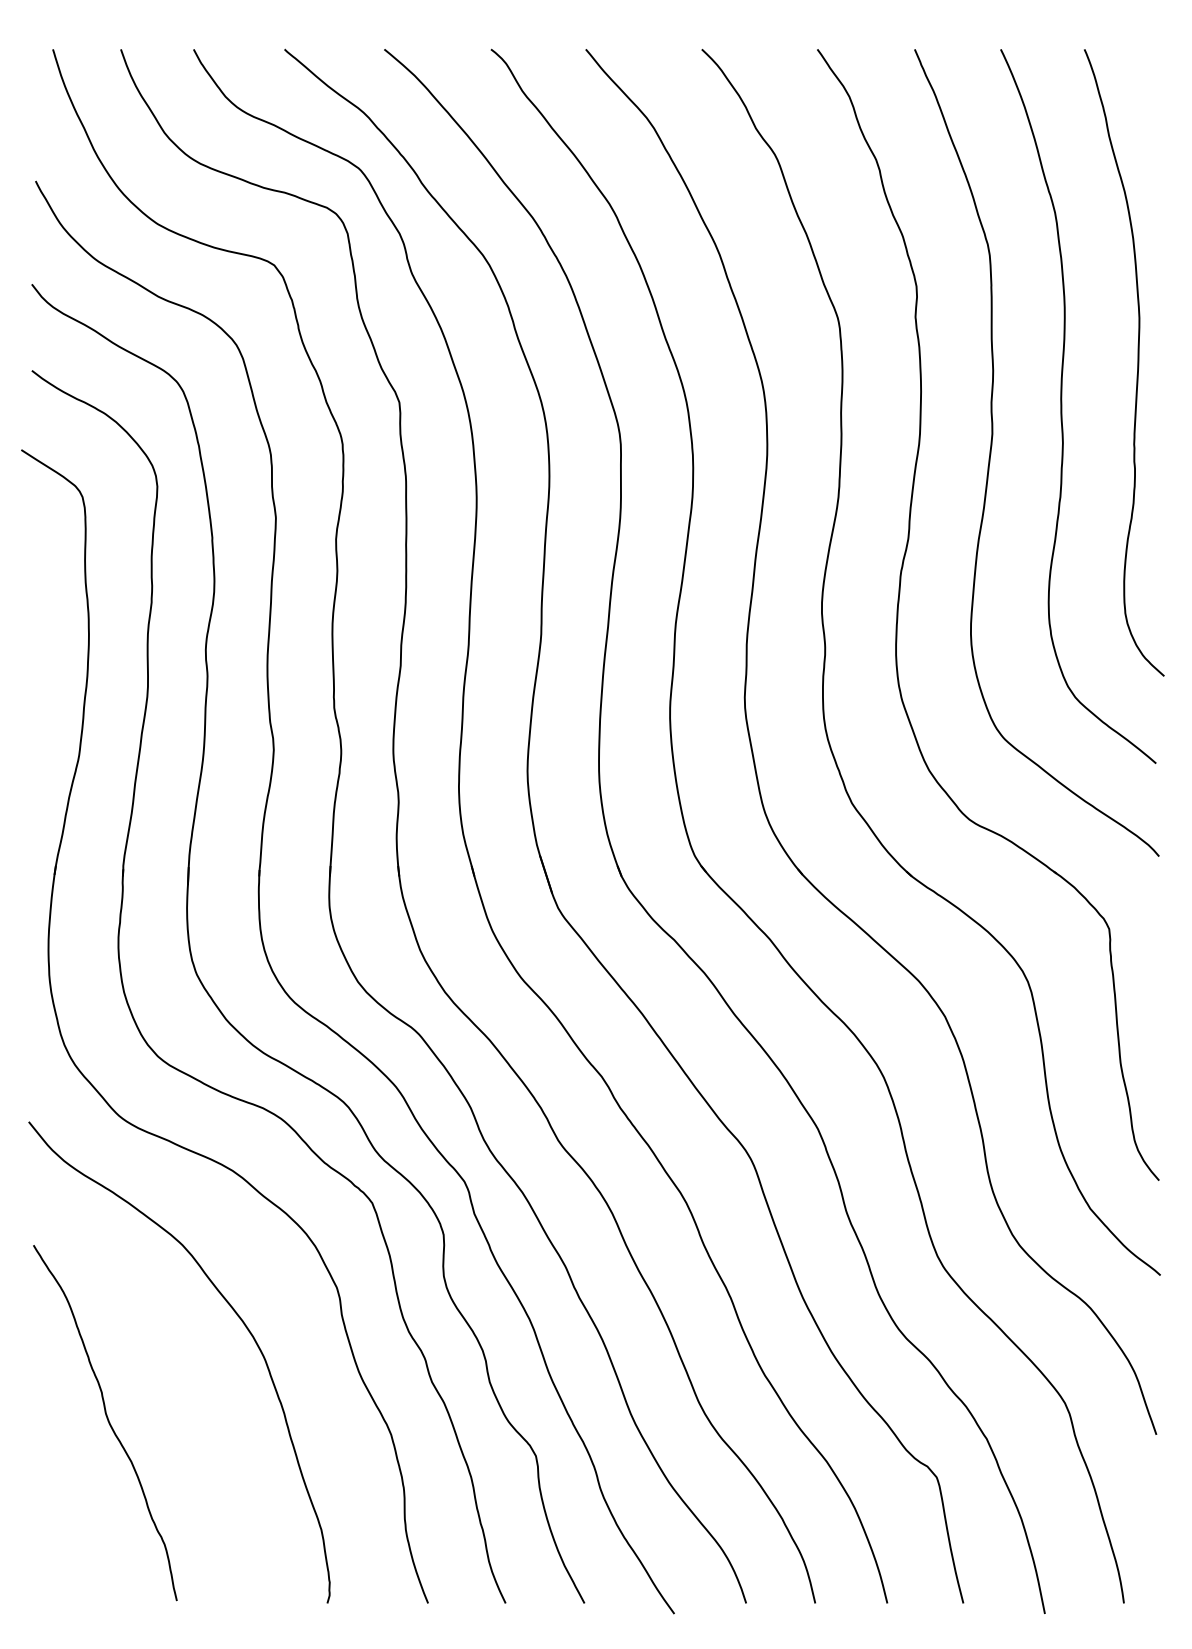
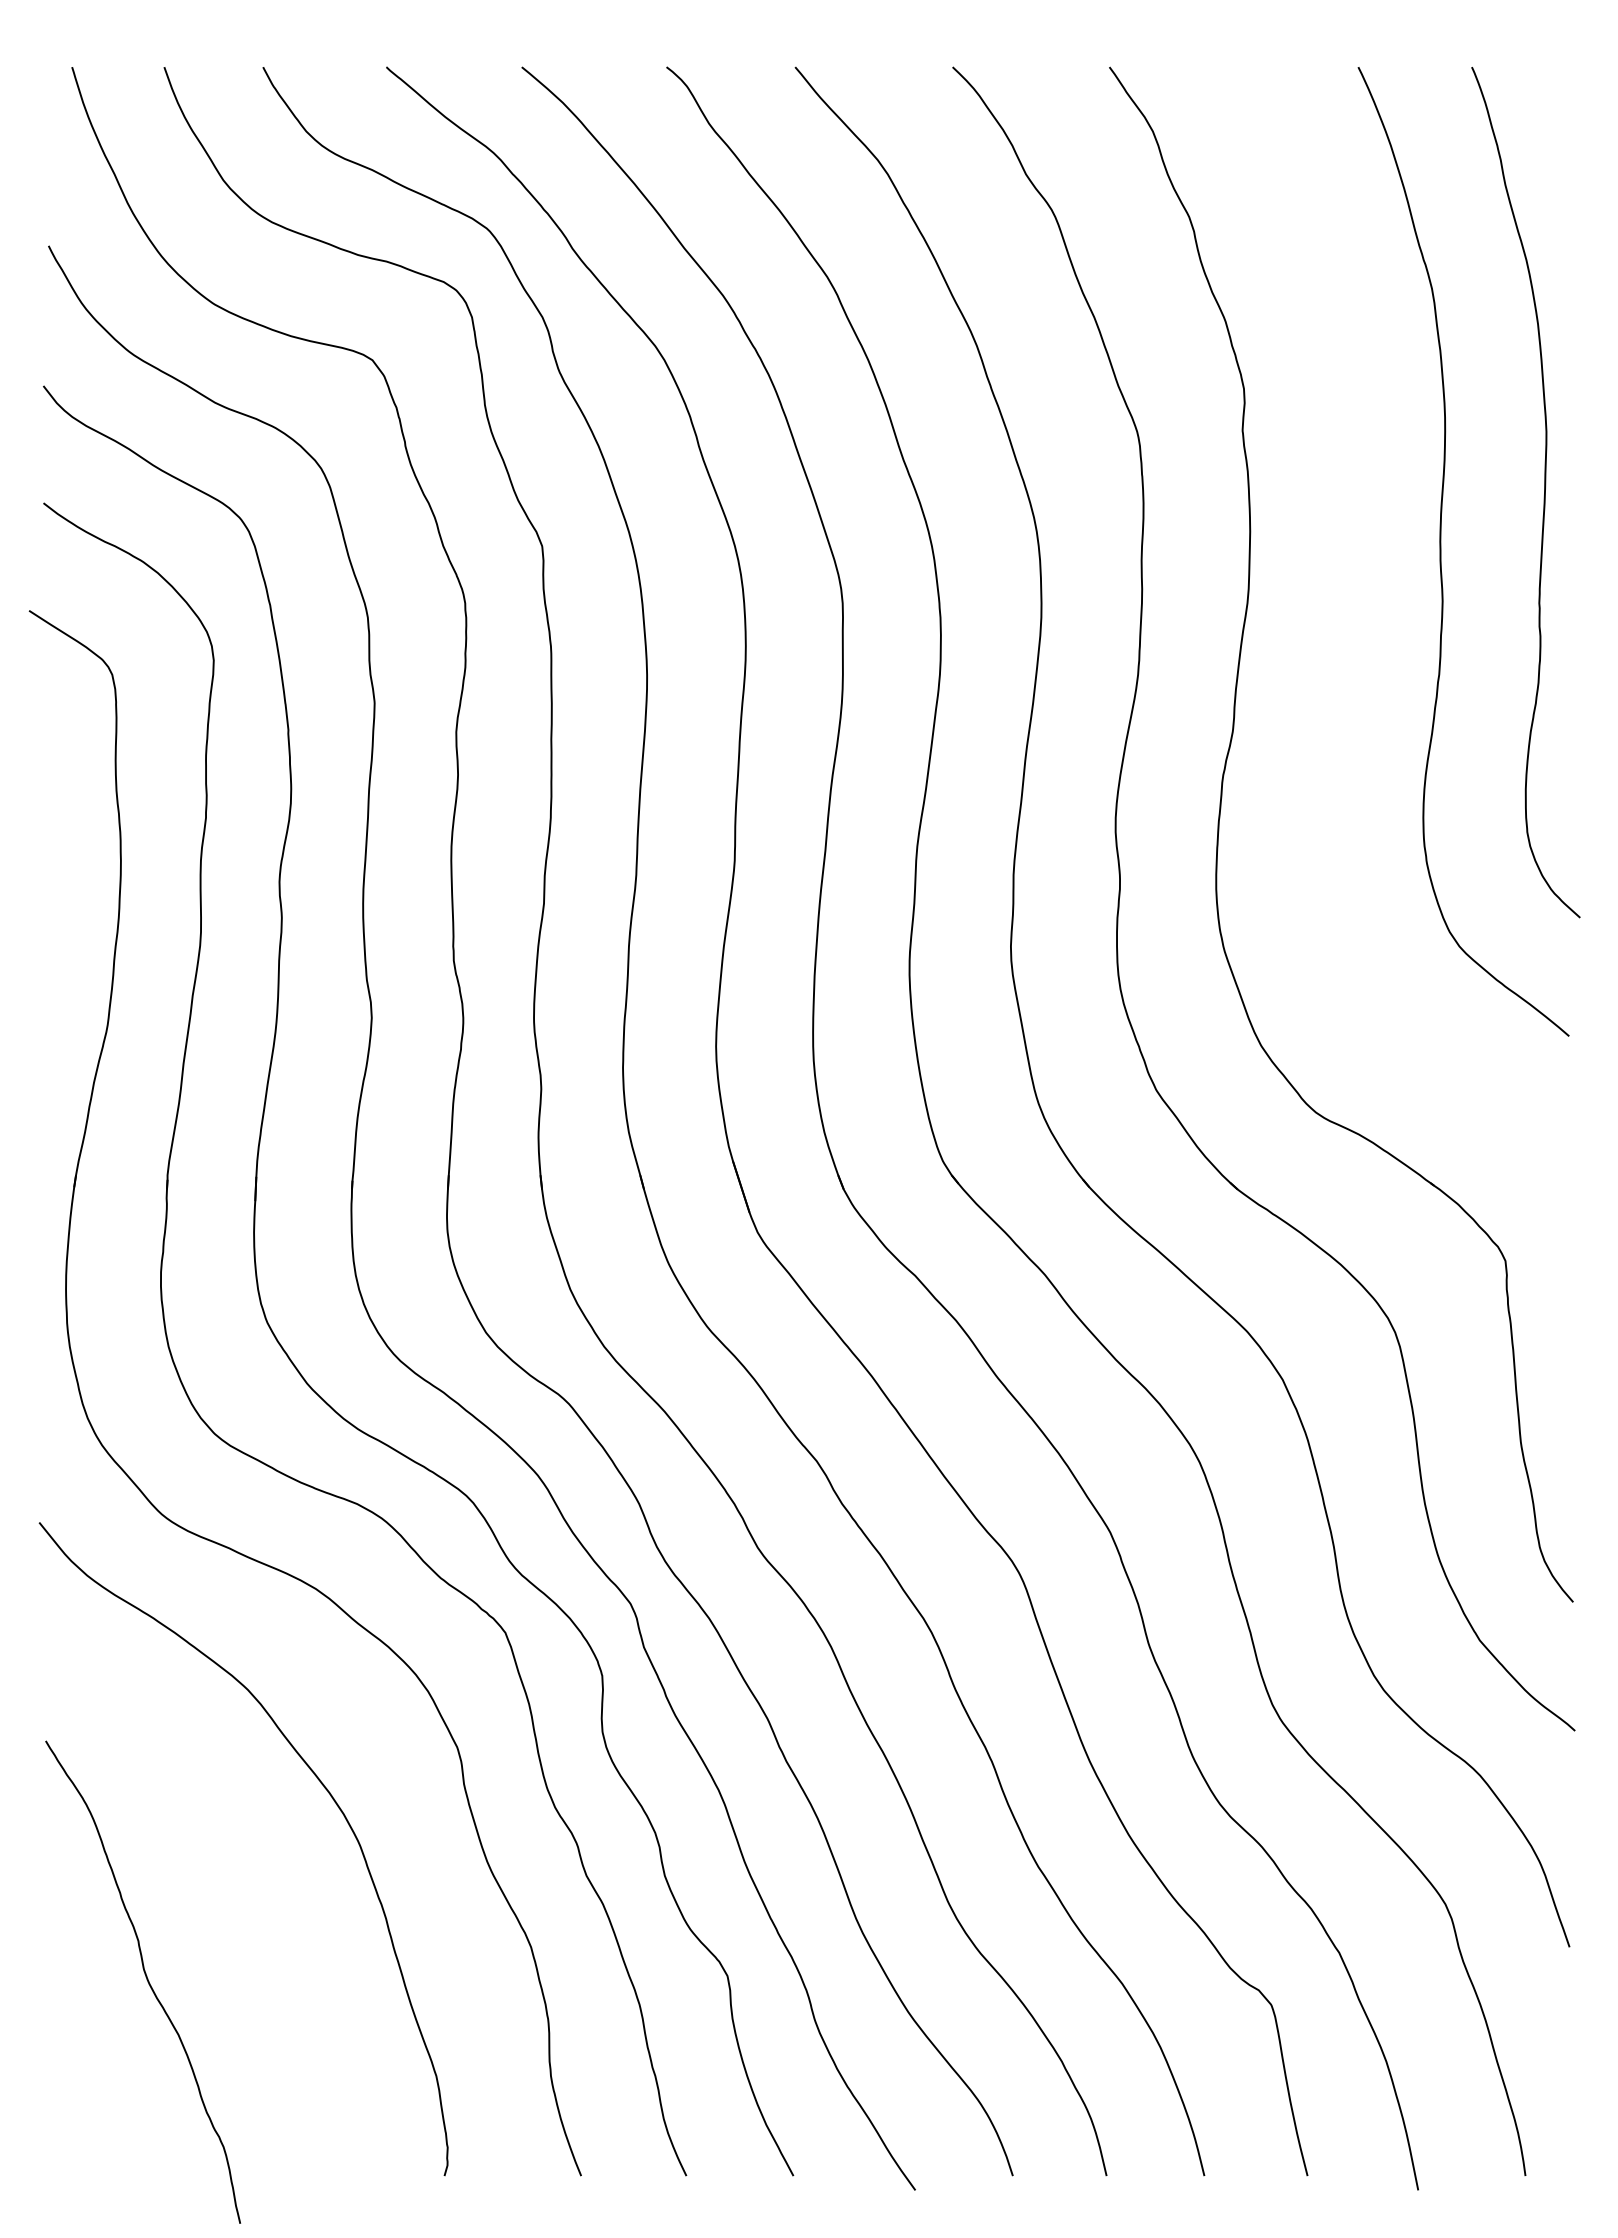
curve: (992, 446) -> (1346, 606), removed
curve: (107, 1421) -> (146, 1979), moved

